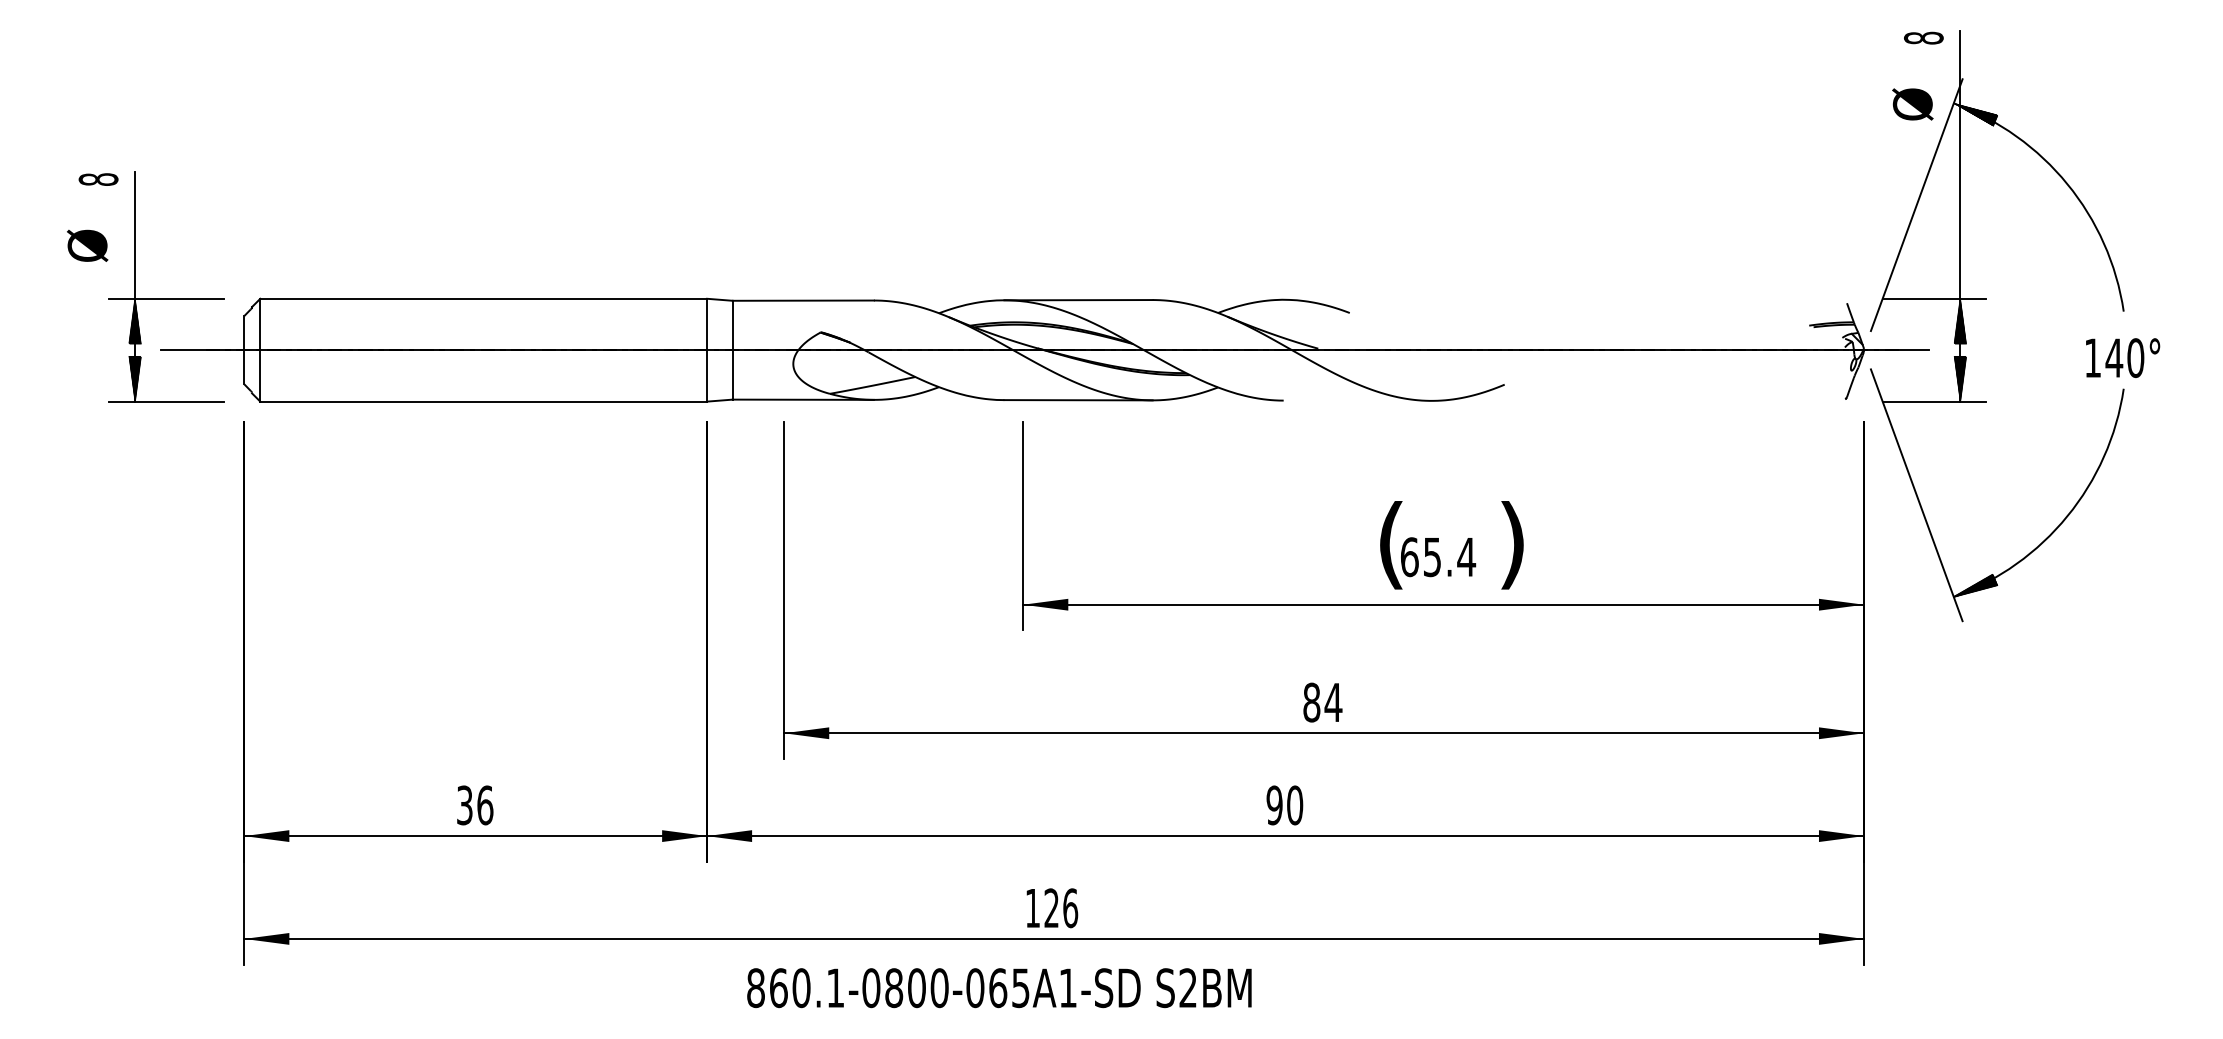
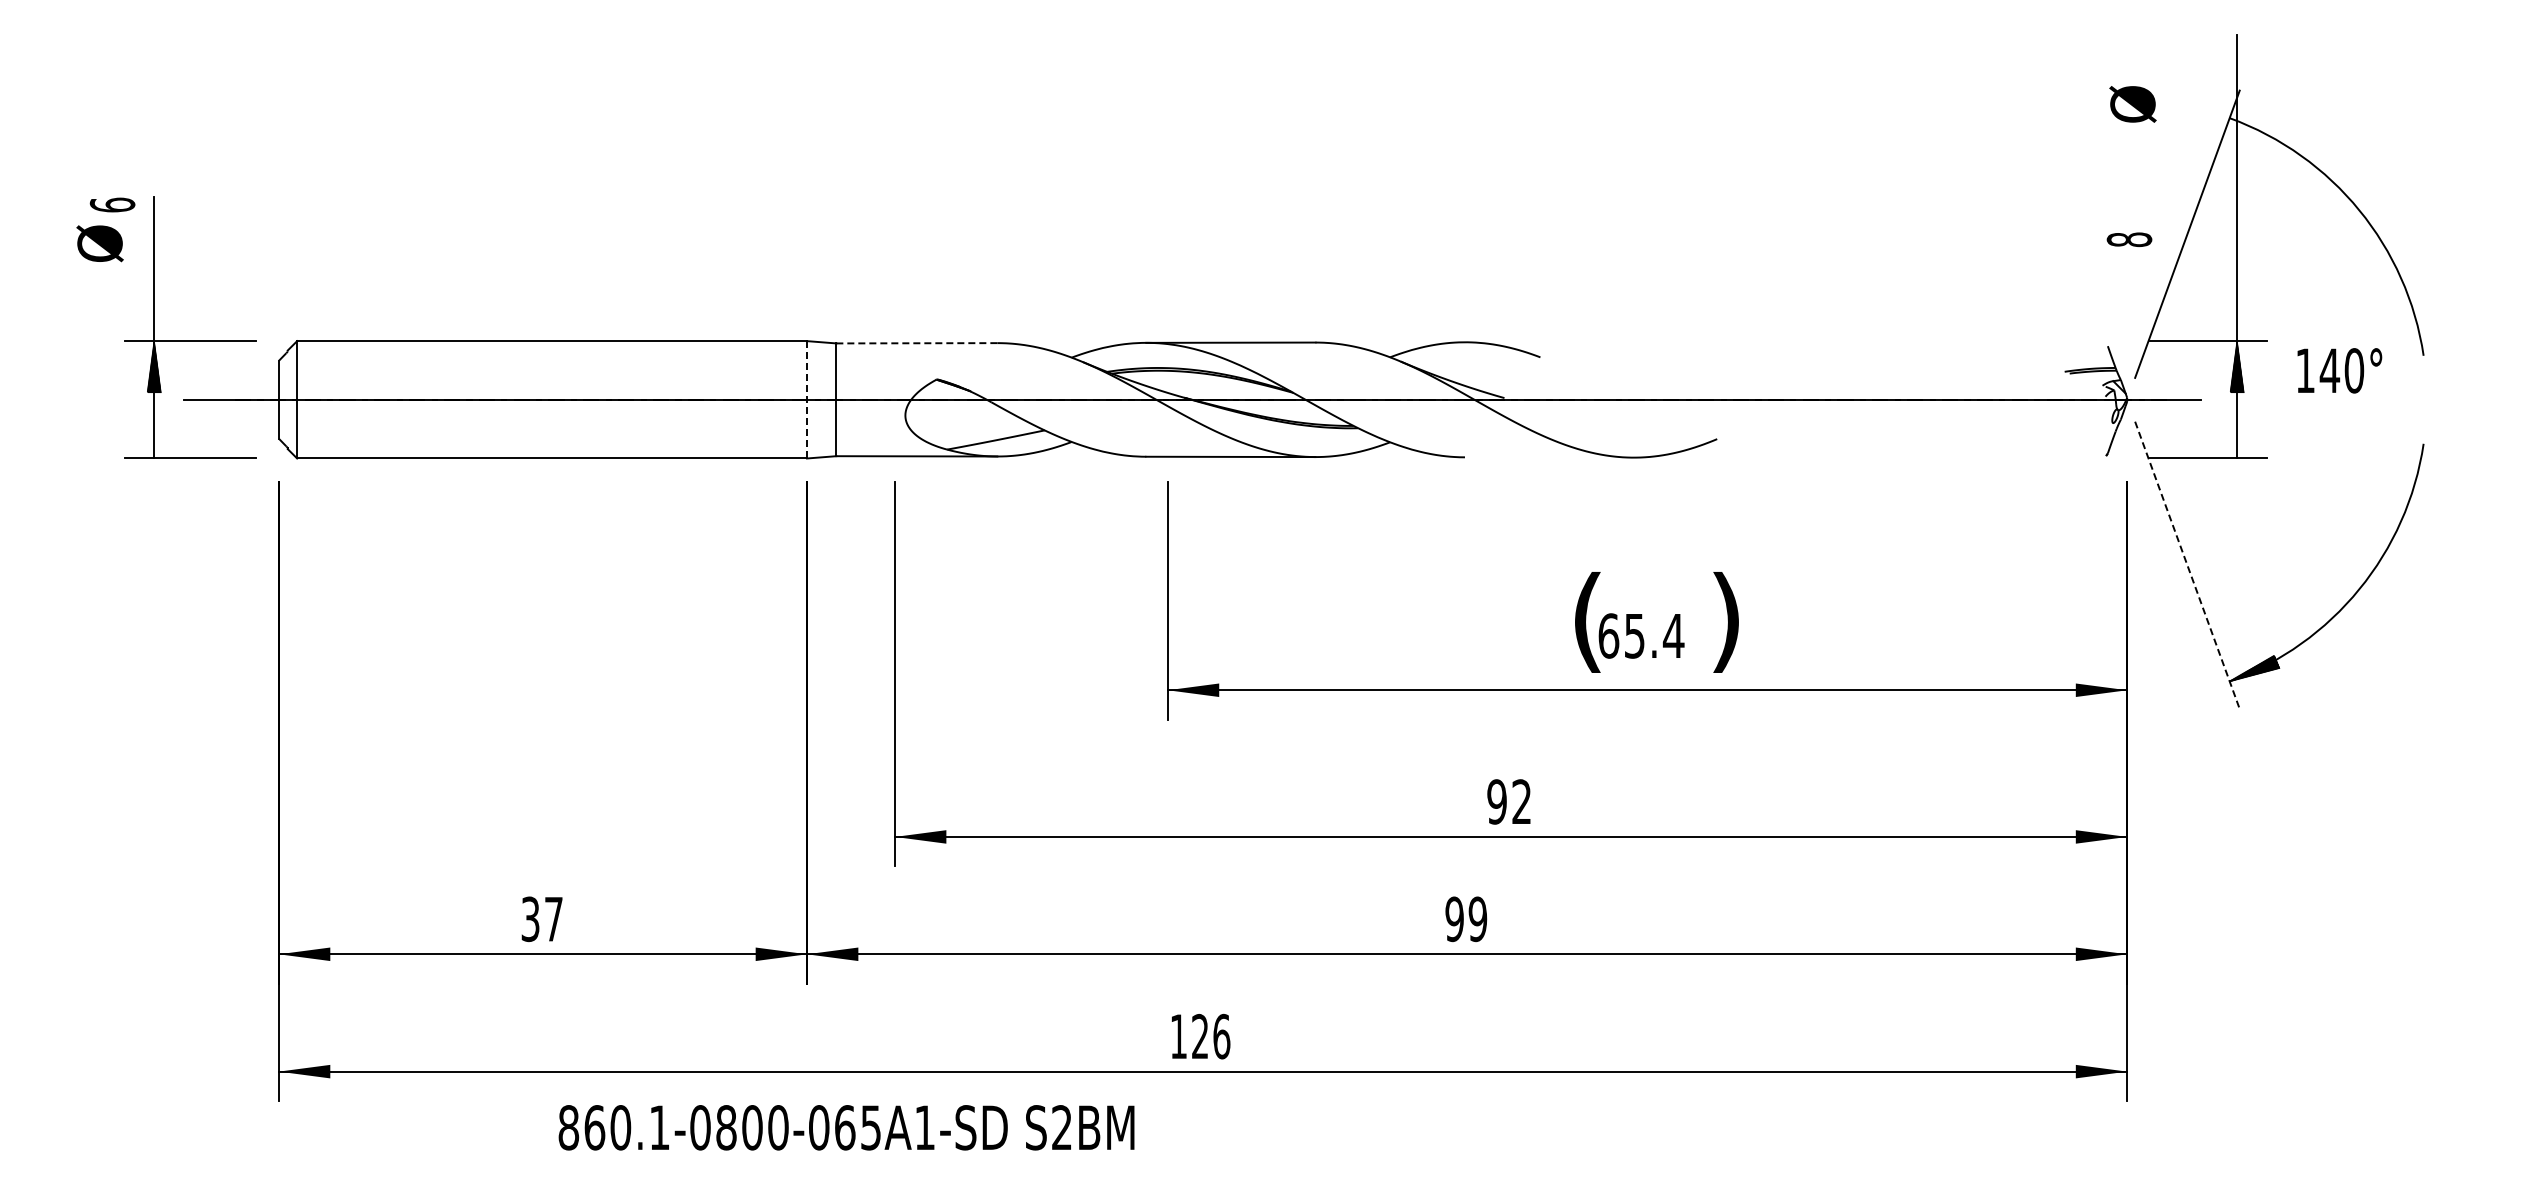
text: (1923, 37) -> (2129, 239), moved
text: (1912, 104) -> (2132, 104), moved
hatch: (1975, 114) -> (2254, 130), removed
text: (98, 179) -> (112, 204), 8 -> 6
text: (87, 245) -> (99, 243), moved
line: (803, 300) -> (916, 343), solid -> dashed
line: (707, 349) -> (807, 399), solid -> dashed
text: (2122, 357) -> (2339, 370), moved
hatch: (135, 378) -> (154, 432), removed
hatch: (1959, 378) -> (2236, 432), removed
line: (1916, 495) -> (2187, 565), solid -> dashed
text: (1322, 702) -> (1509, 801), 84 -> 92
text: (484, 805) -> (553, 919), 36 -> 37
text: (1294, 805) -> (1477, 919), 90 -> 99
text: (999, 987) -> (846, 1127), moved

